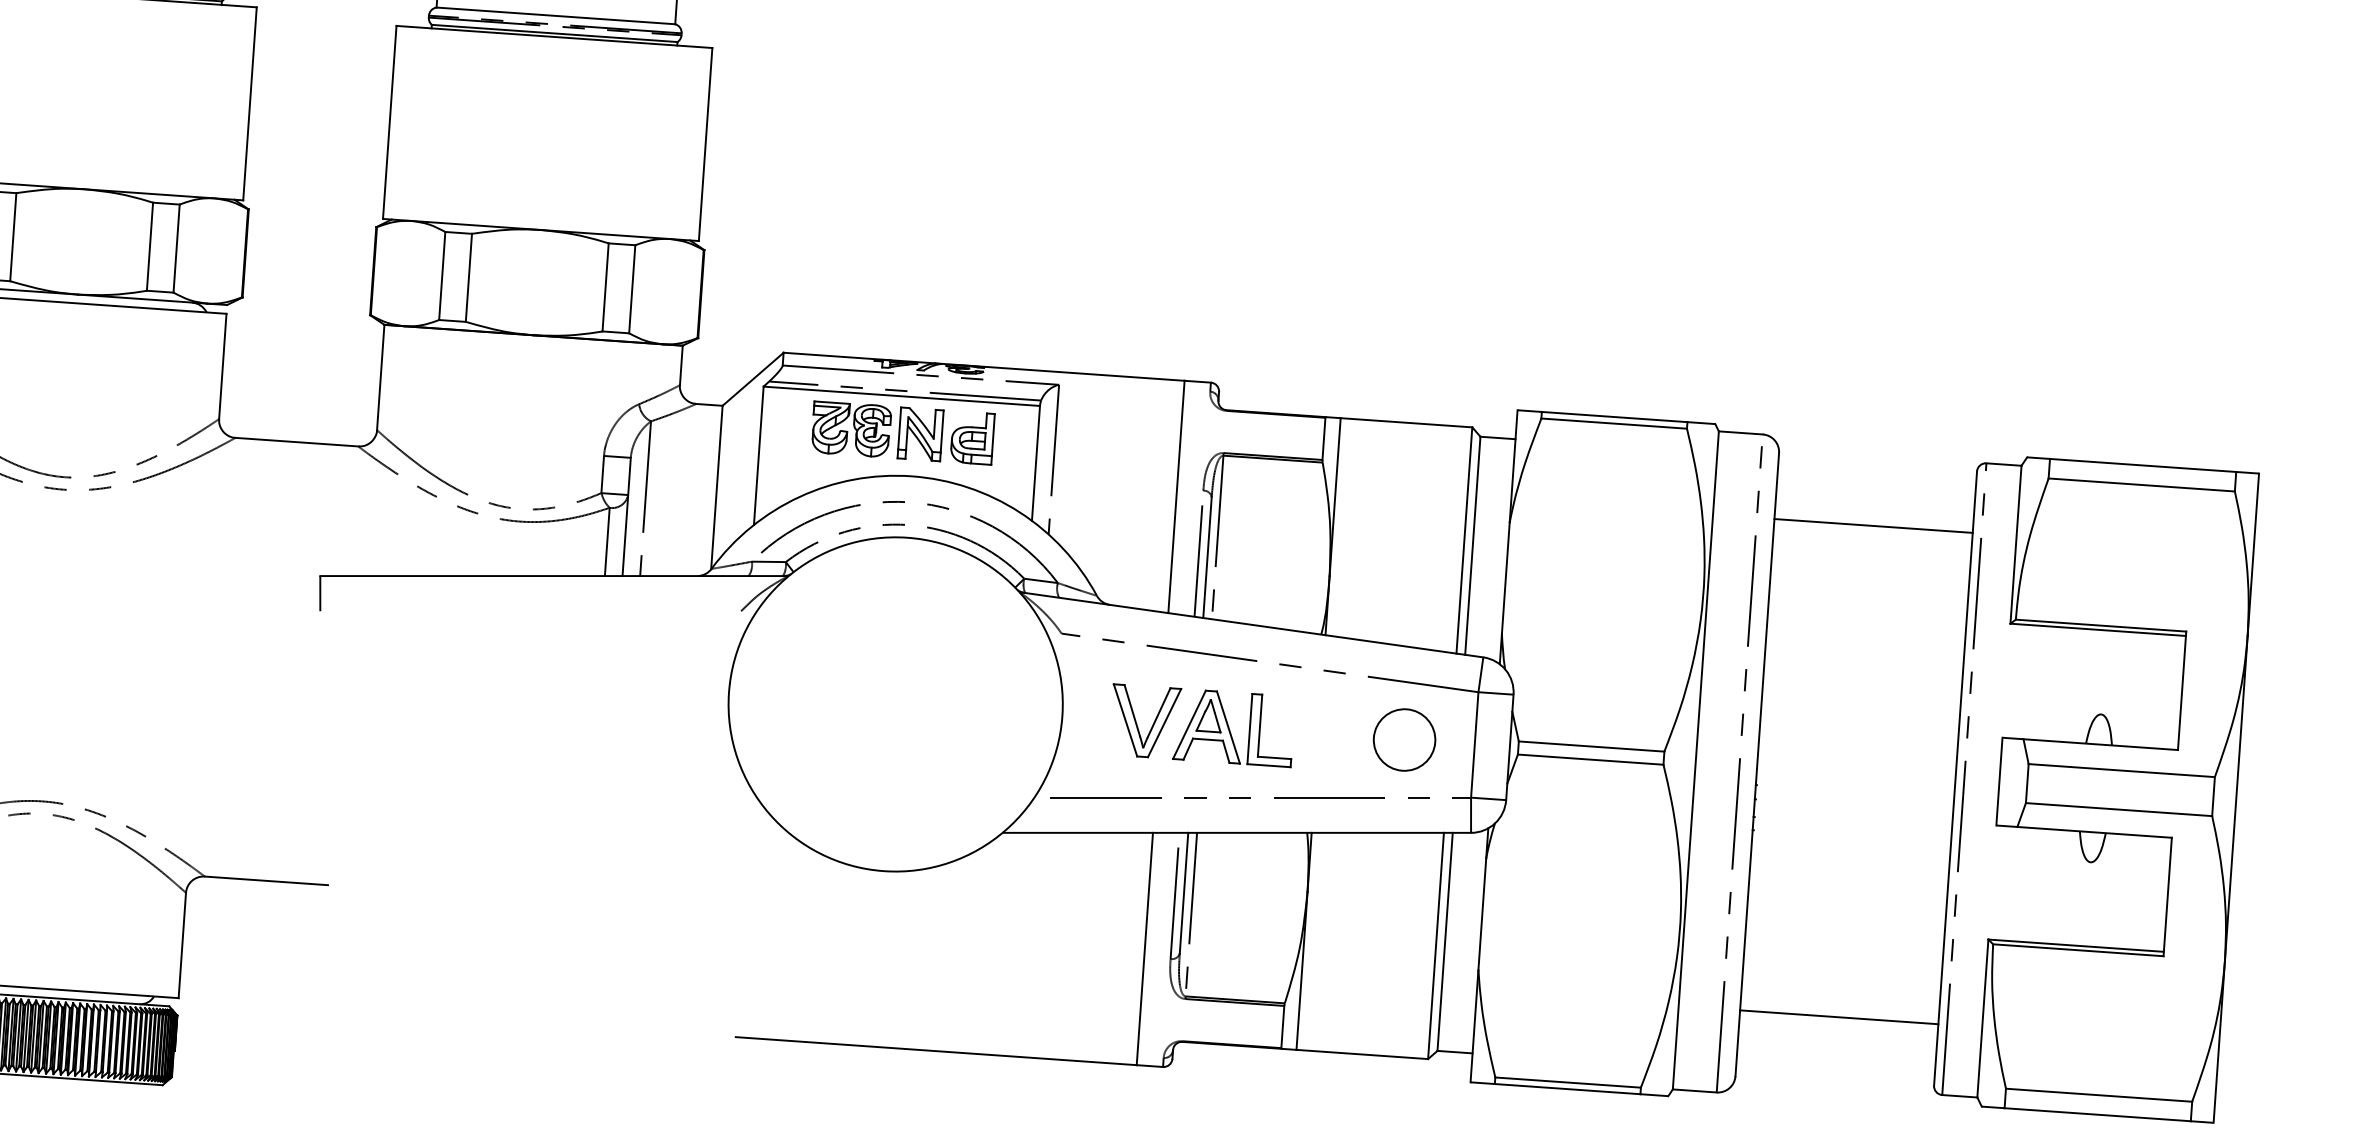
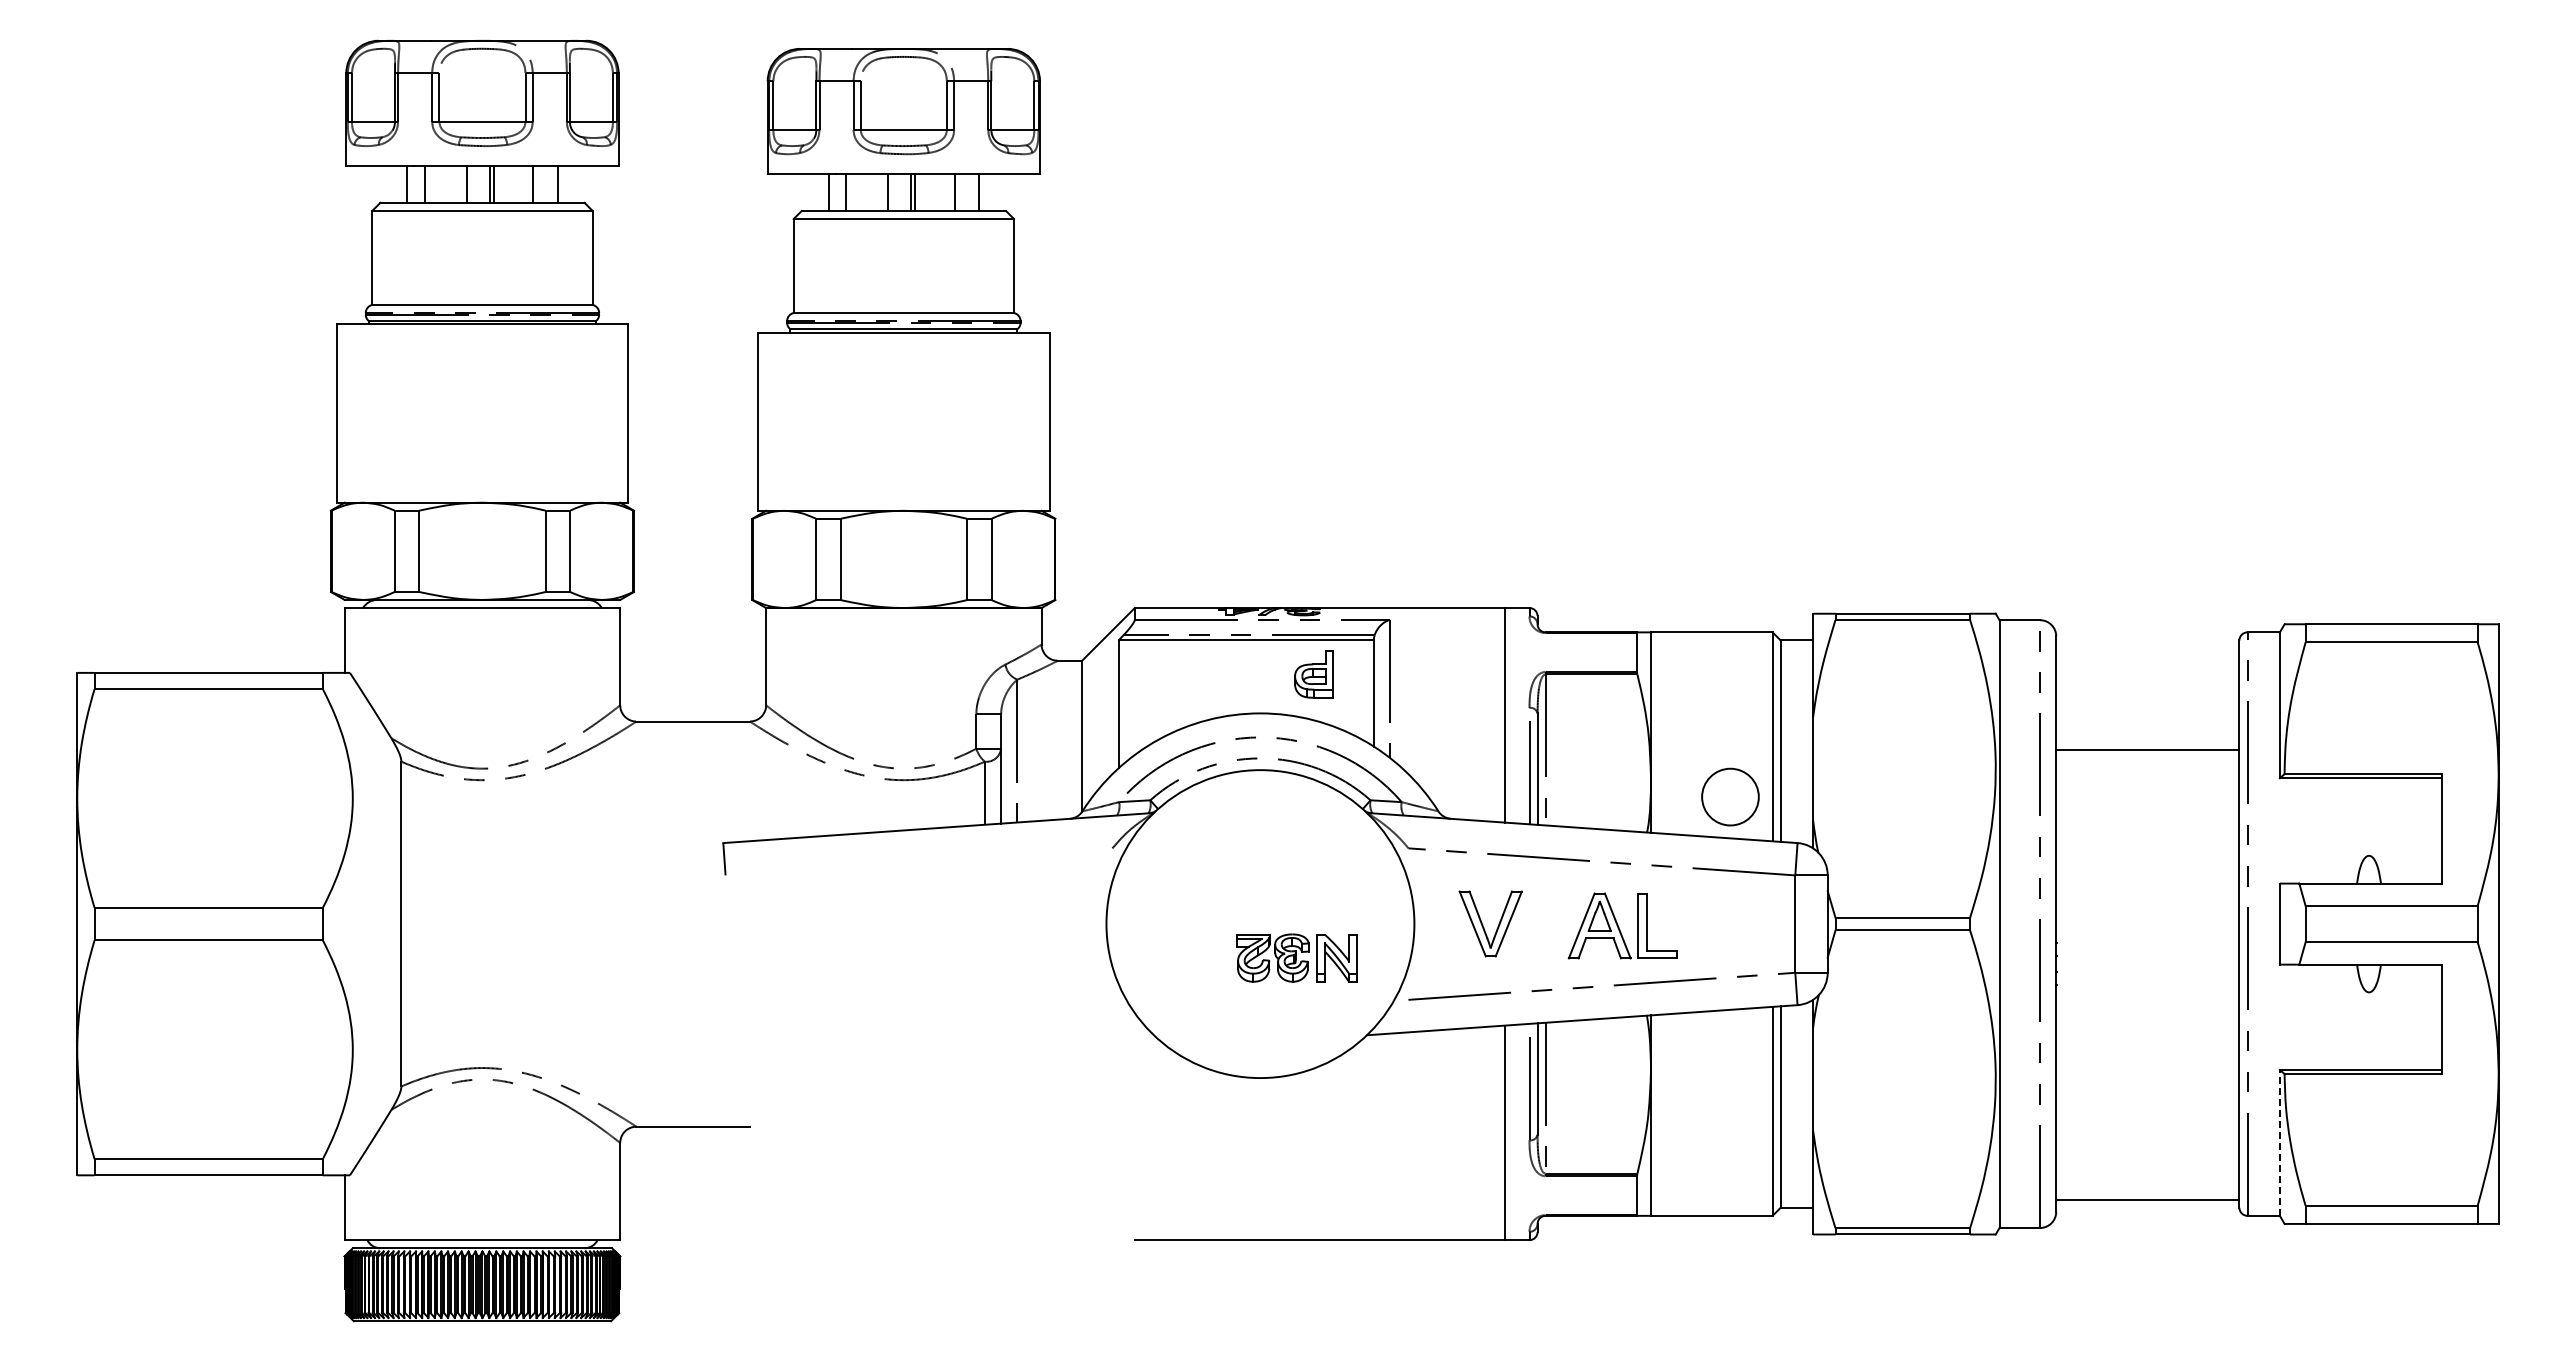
part: (876, 430) -> (1296, 957), moved
line: (1873, 526) -> (2147, 750), moved
part: (1233, 727) -> (1622, 925), moved
circle: (1404, 739) -> (1730, 796), moved
line: (1838, 1017) -> (2147, 1200), moved
line: (1982, 1018) -> (2279, 1142), solid -> dashed

